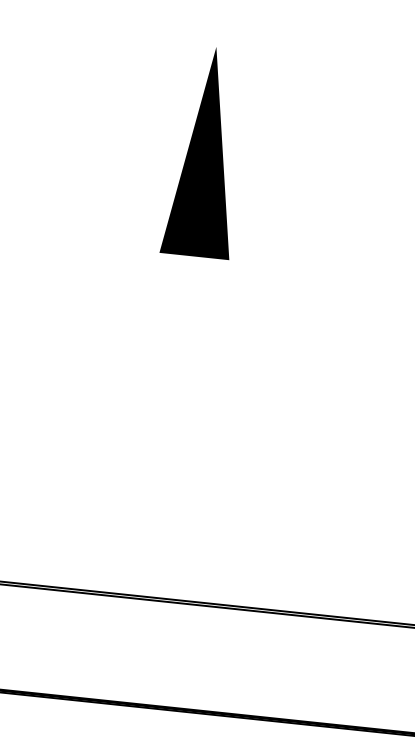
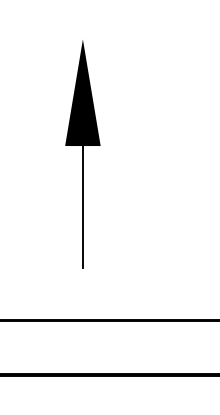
line: (180, 377) -> (82, 207), added

